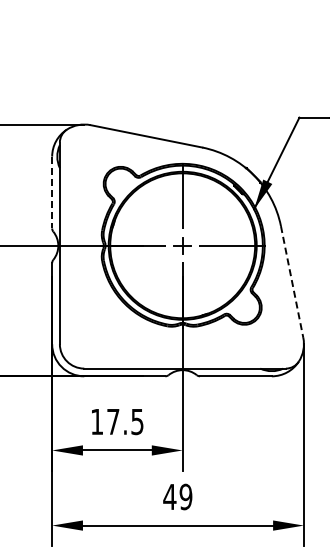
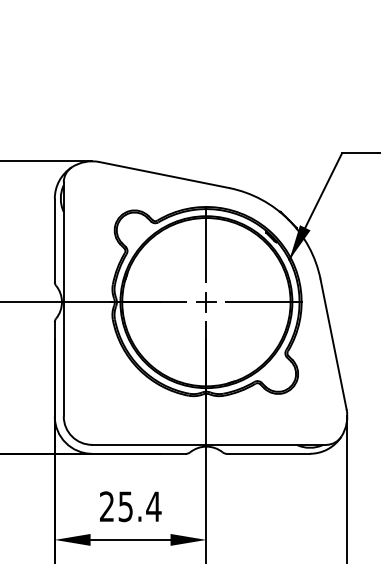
line: (52, 192) -> (55, 240), dashed -> solid
line: (292, 282) -> (333, 344), dashed -> solid
text: (117, 421) -> (130, 506), 17.5 -> 25.4

